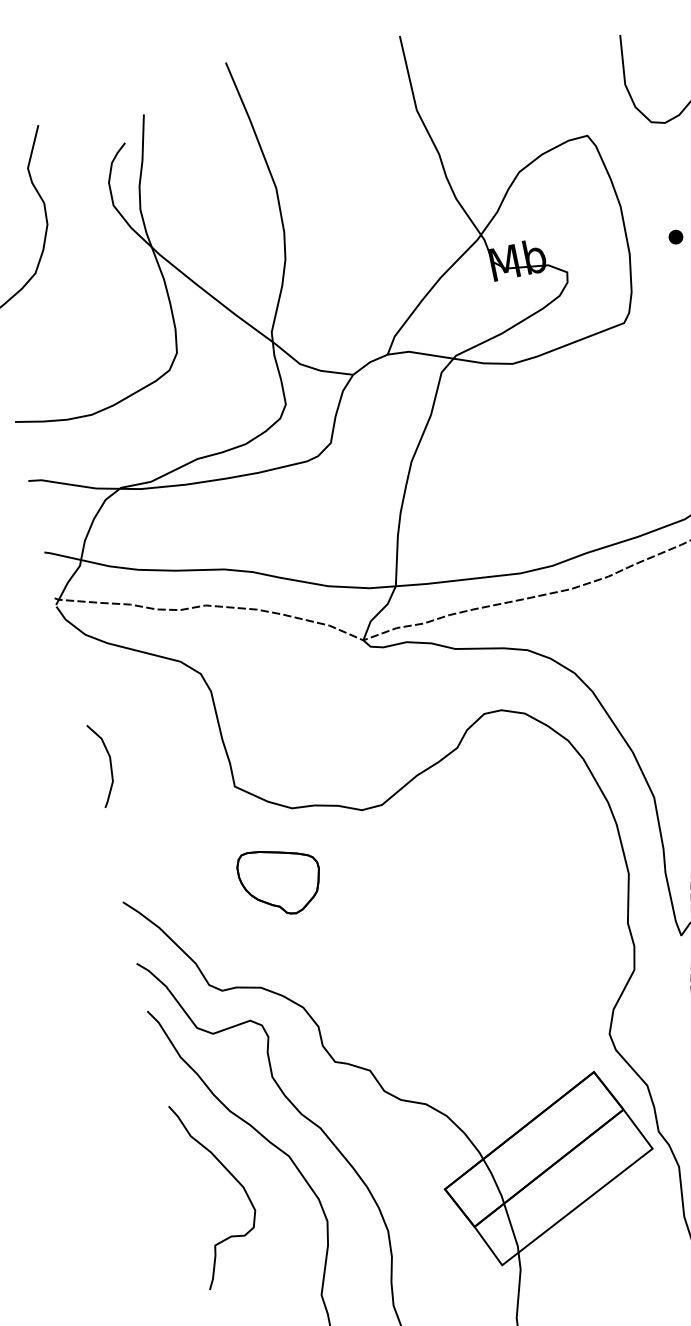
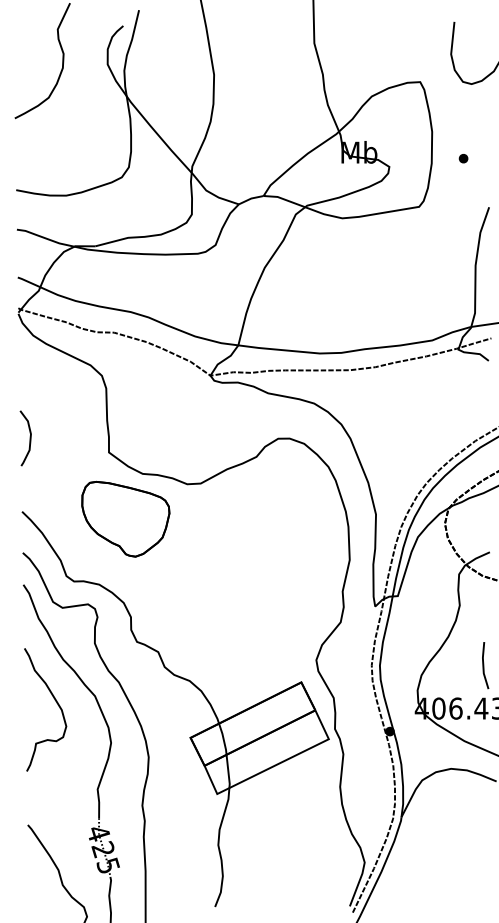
curve: (109, 764) -> (29, 438), moved
part: (279, 880) -> (125, 518), size x1.67

